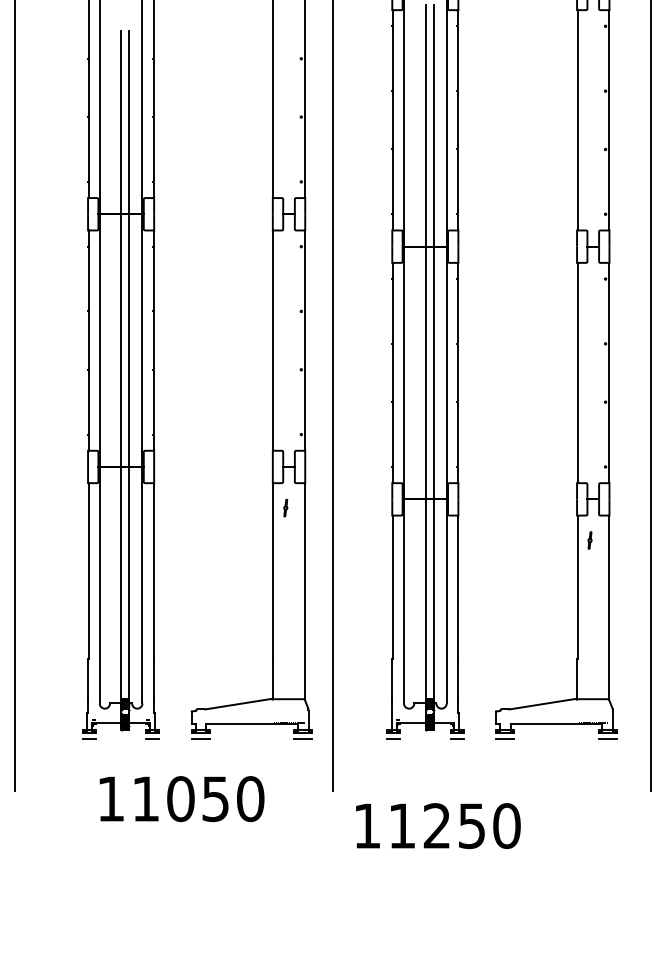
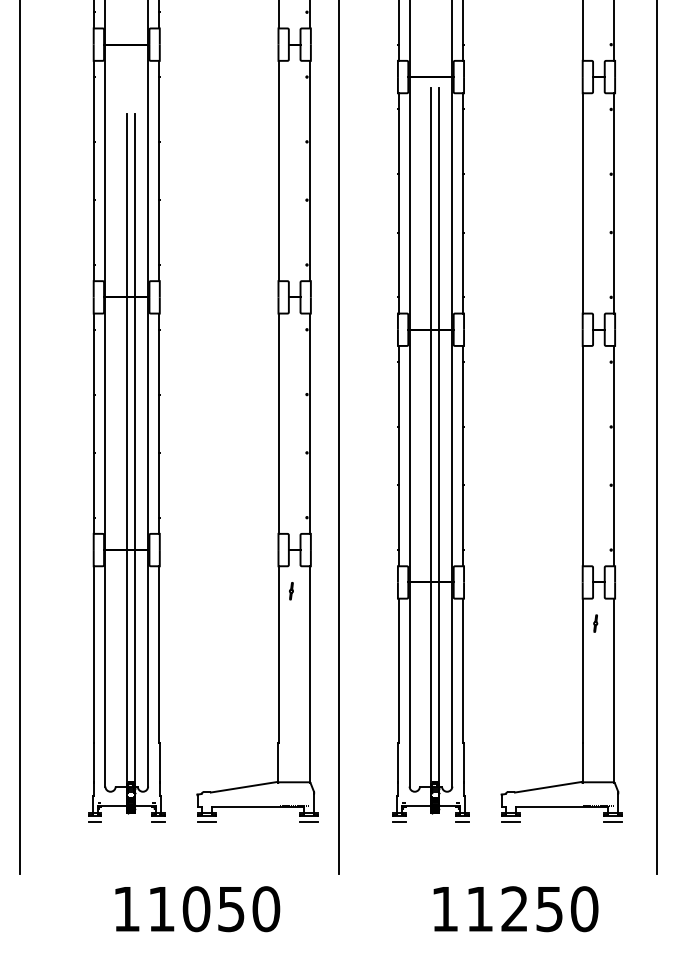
text: (181, 799) -> (197, 909), moved
text: (437, 826) -> (515, 909), moved

